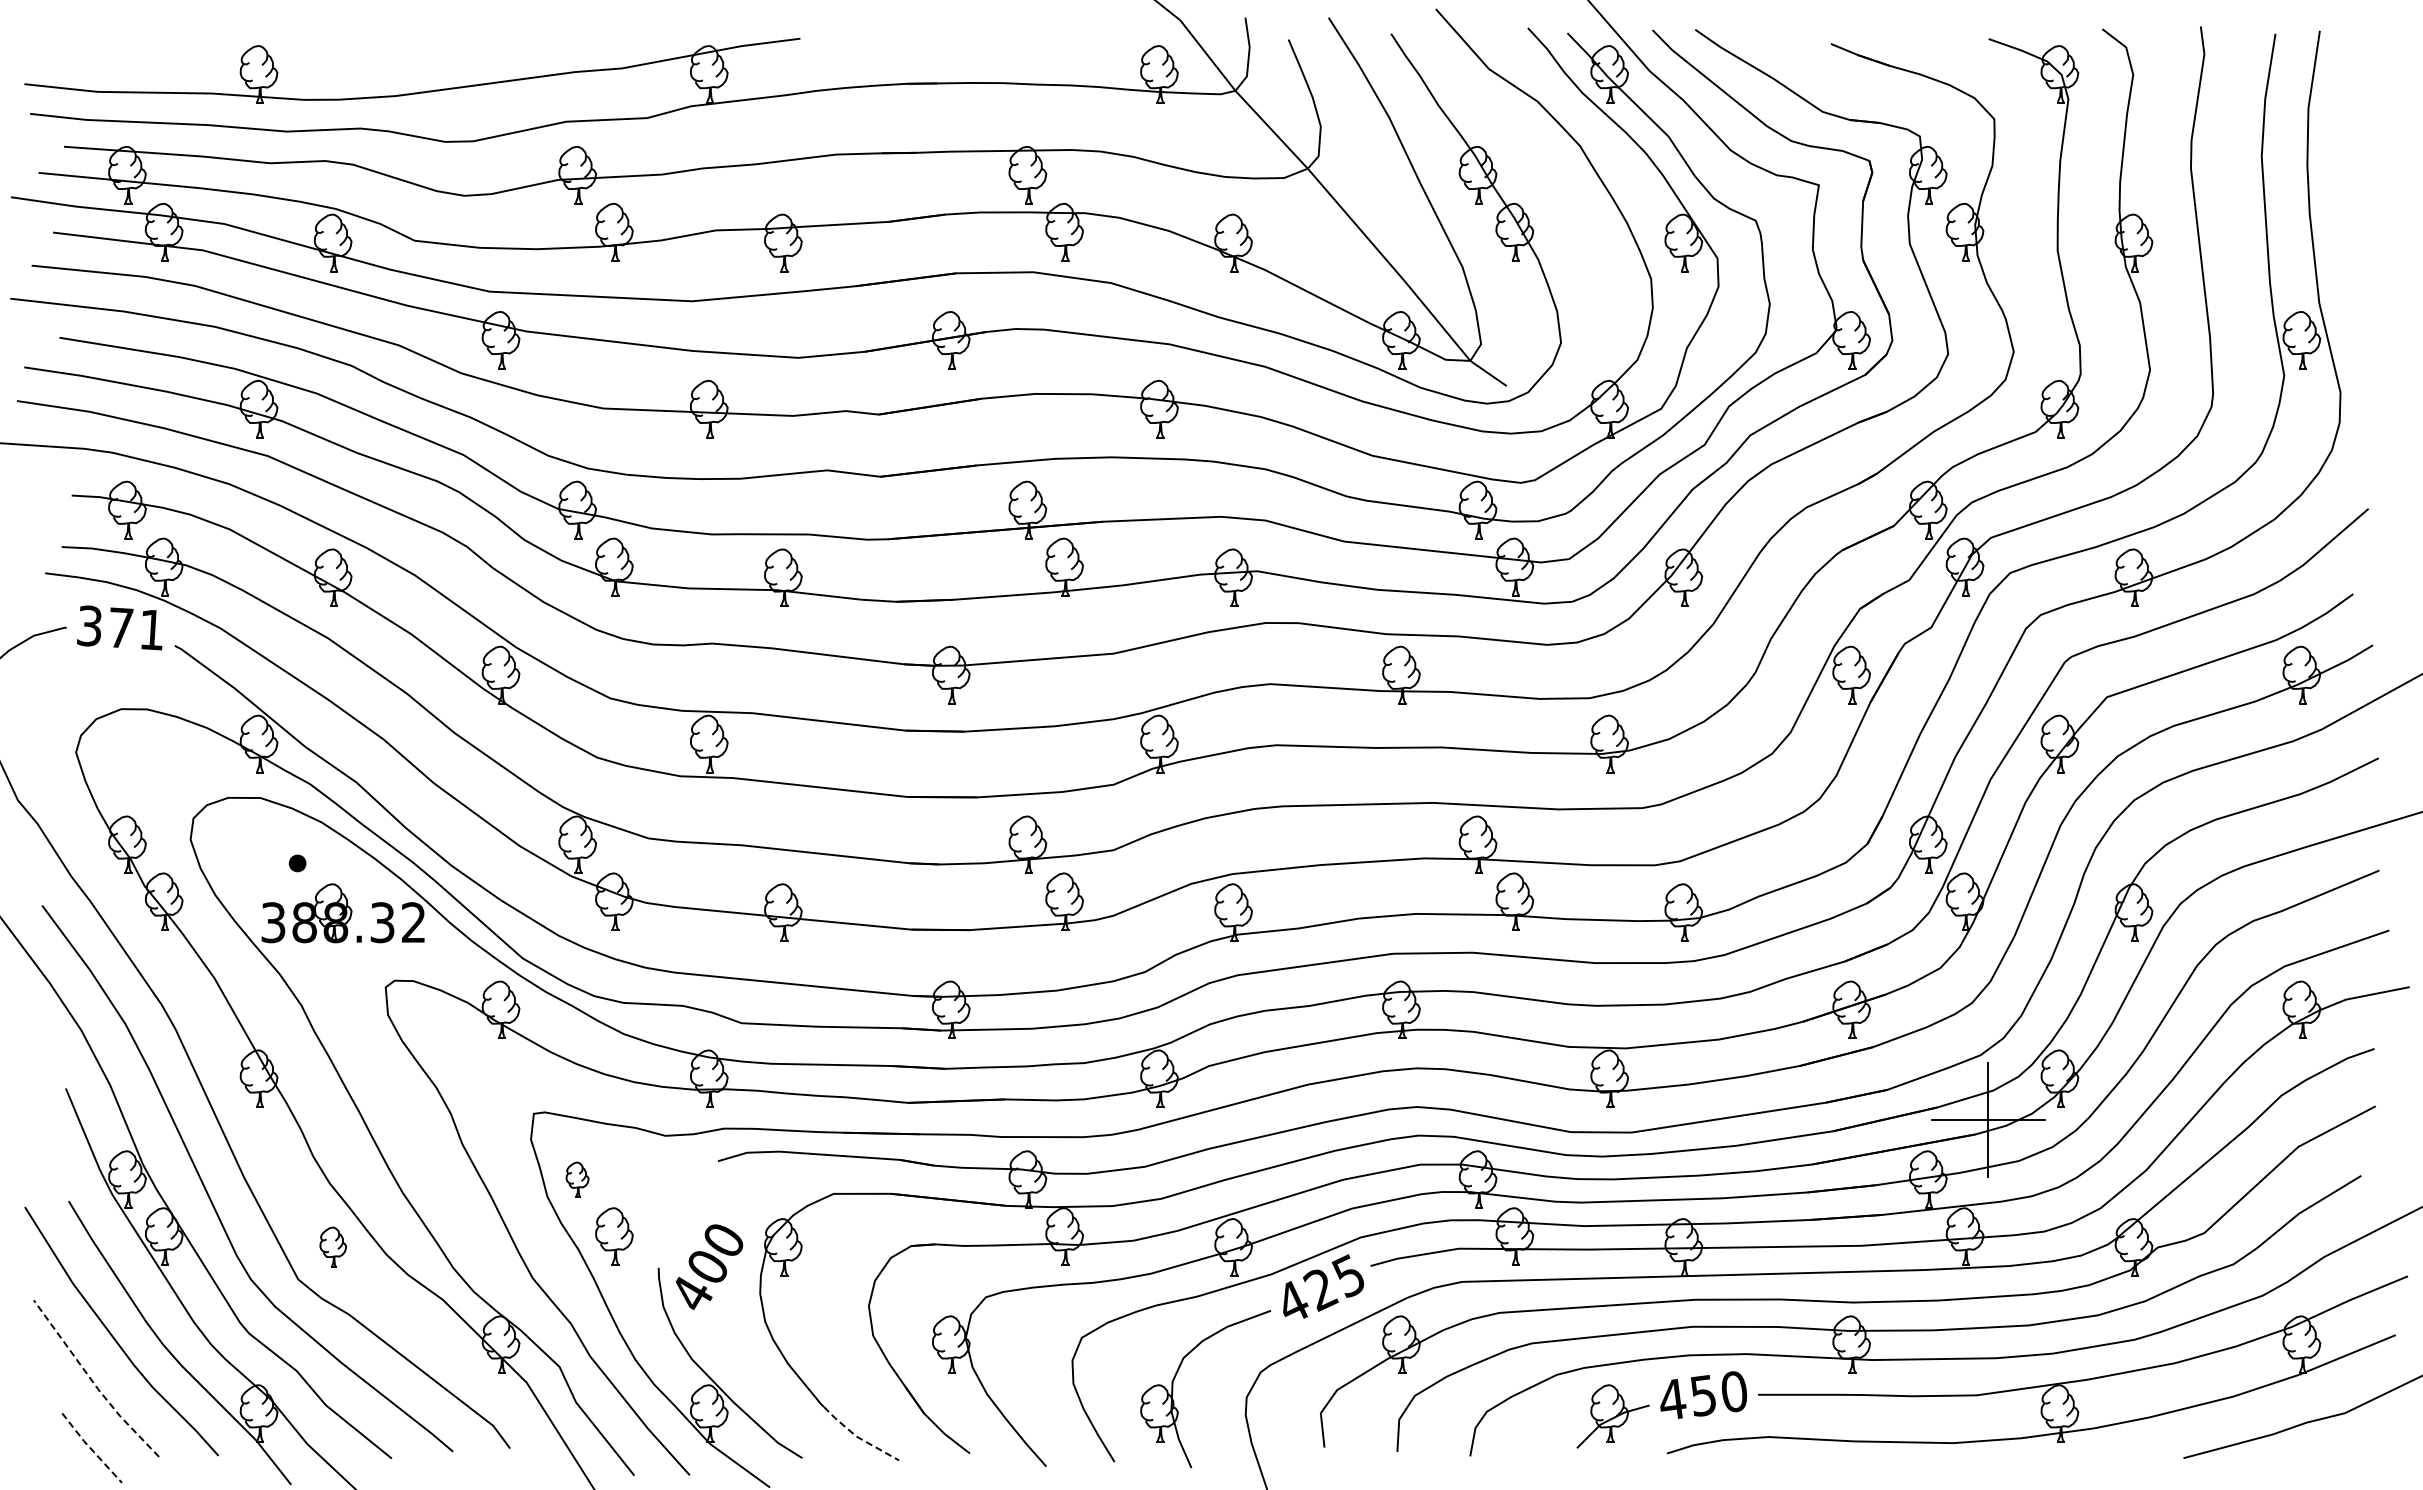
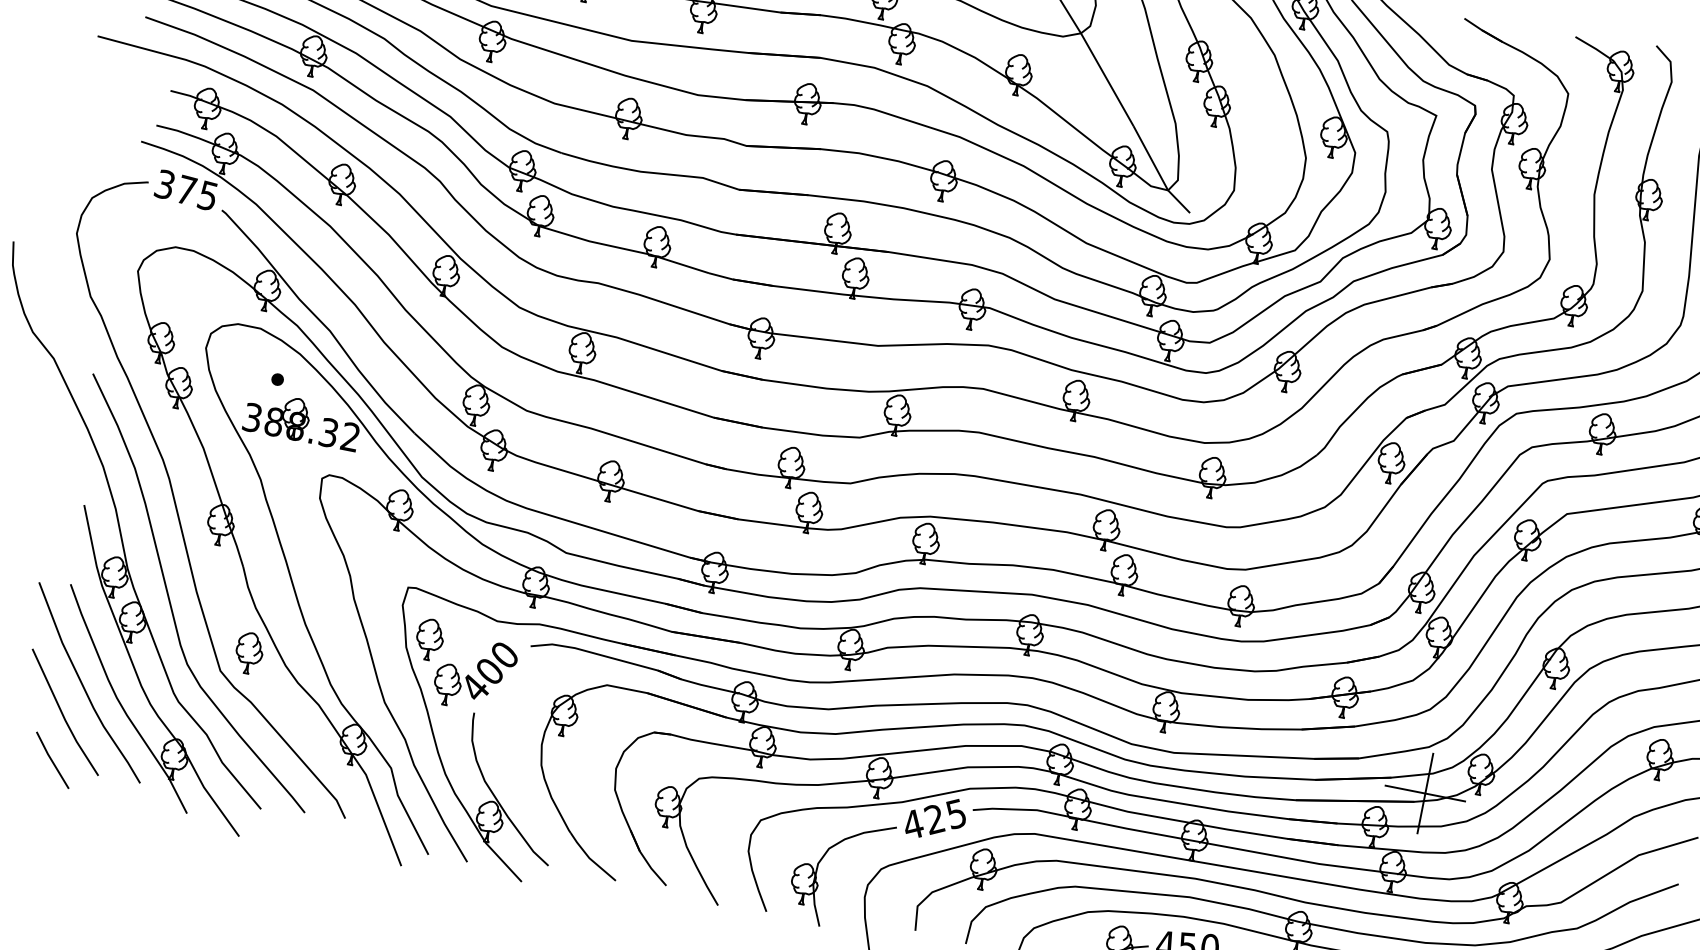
text: (150, 629) -> (207, 195), 371 -> 375
part: (577, 1179) -> (429, 639), size x1.67
part: (333, 1247) -> (249, 653), size x1.43
text: (709, 1266) -> (491, 671), moved
line: (93, 1382) -> (62, 714), dashed -> solid
line: (857, 1437) -> (589, 859), dashed -> solid
line: (90, 1448) -> (51, 760), dashed -> solid

